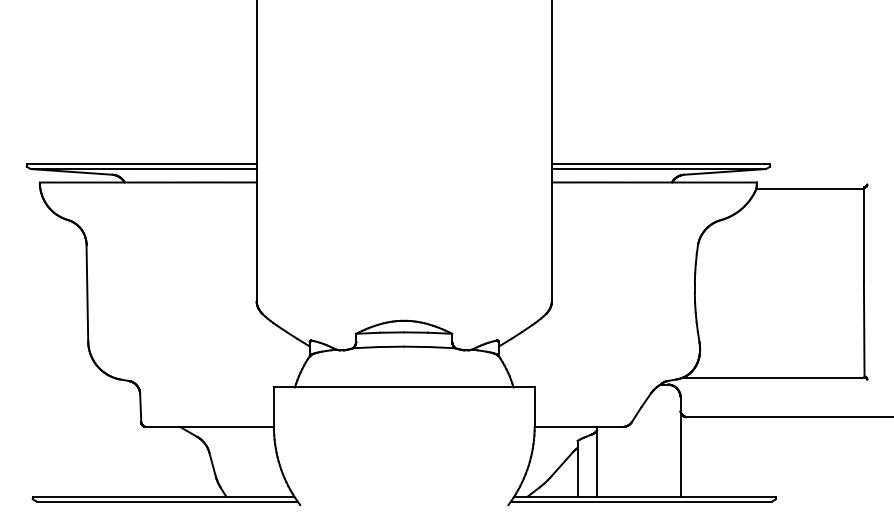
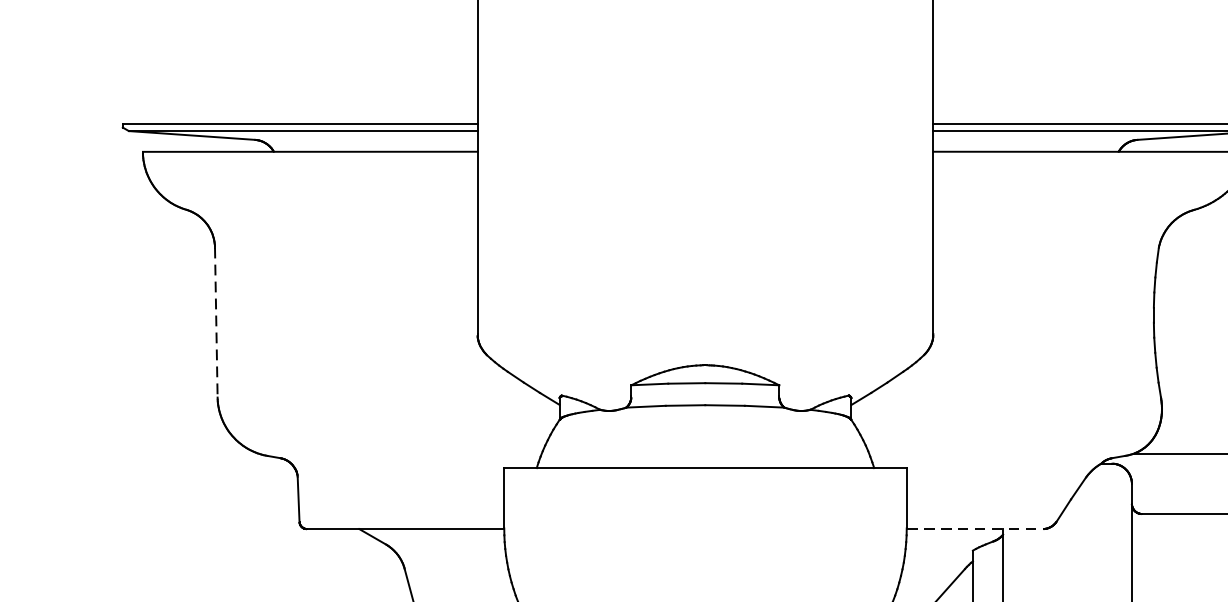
line: (87, 293) -> (216, 323), solid -> dashed
line: (579, 426) -> (975, 528), solid -> dashed

